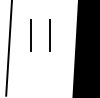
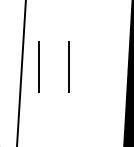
part: (31, 35) -> (39, 66), moved

